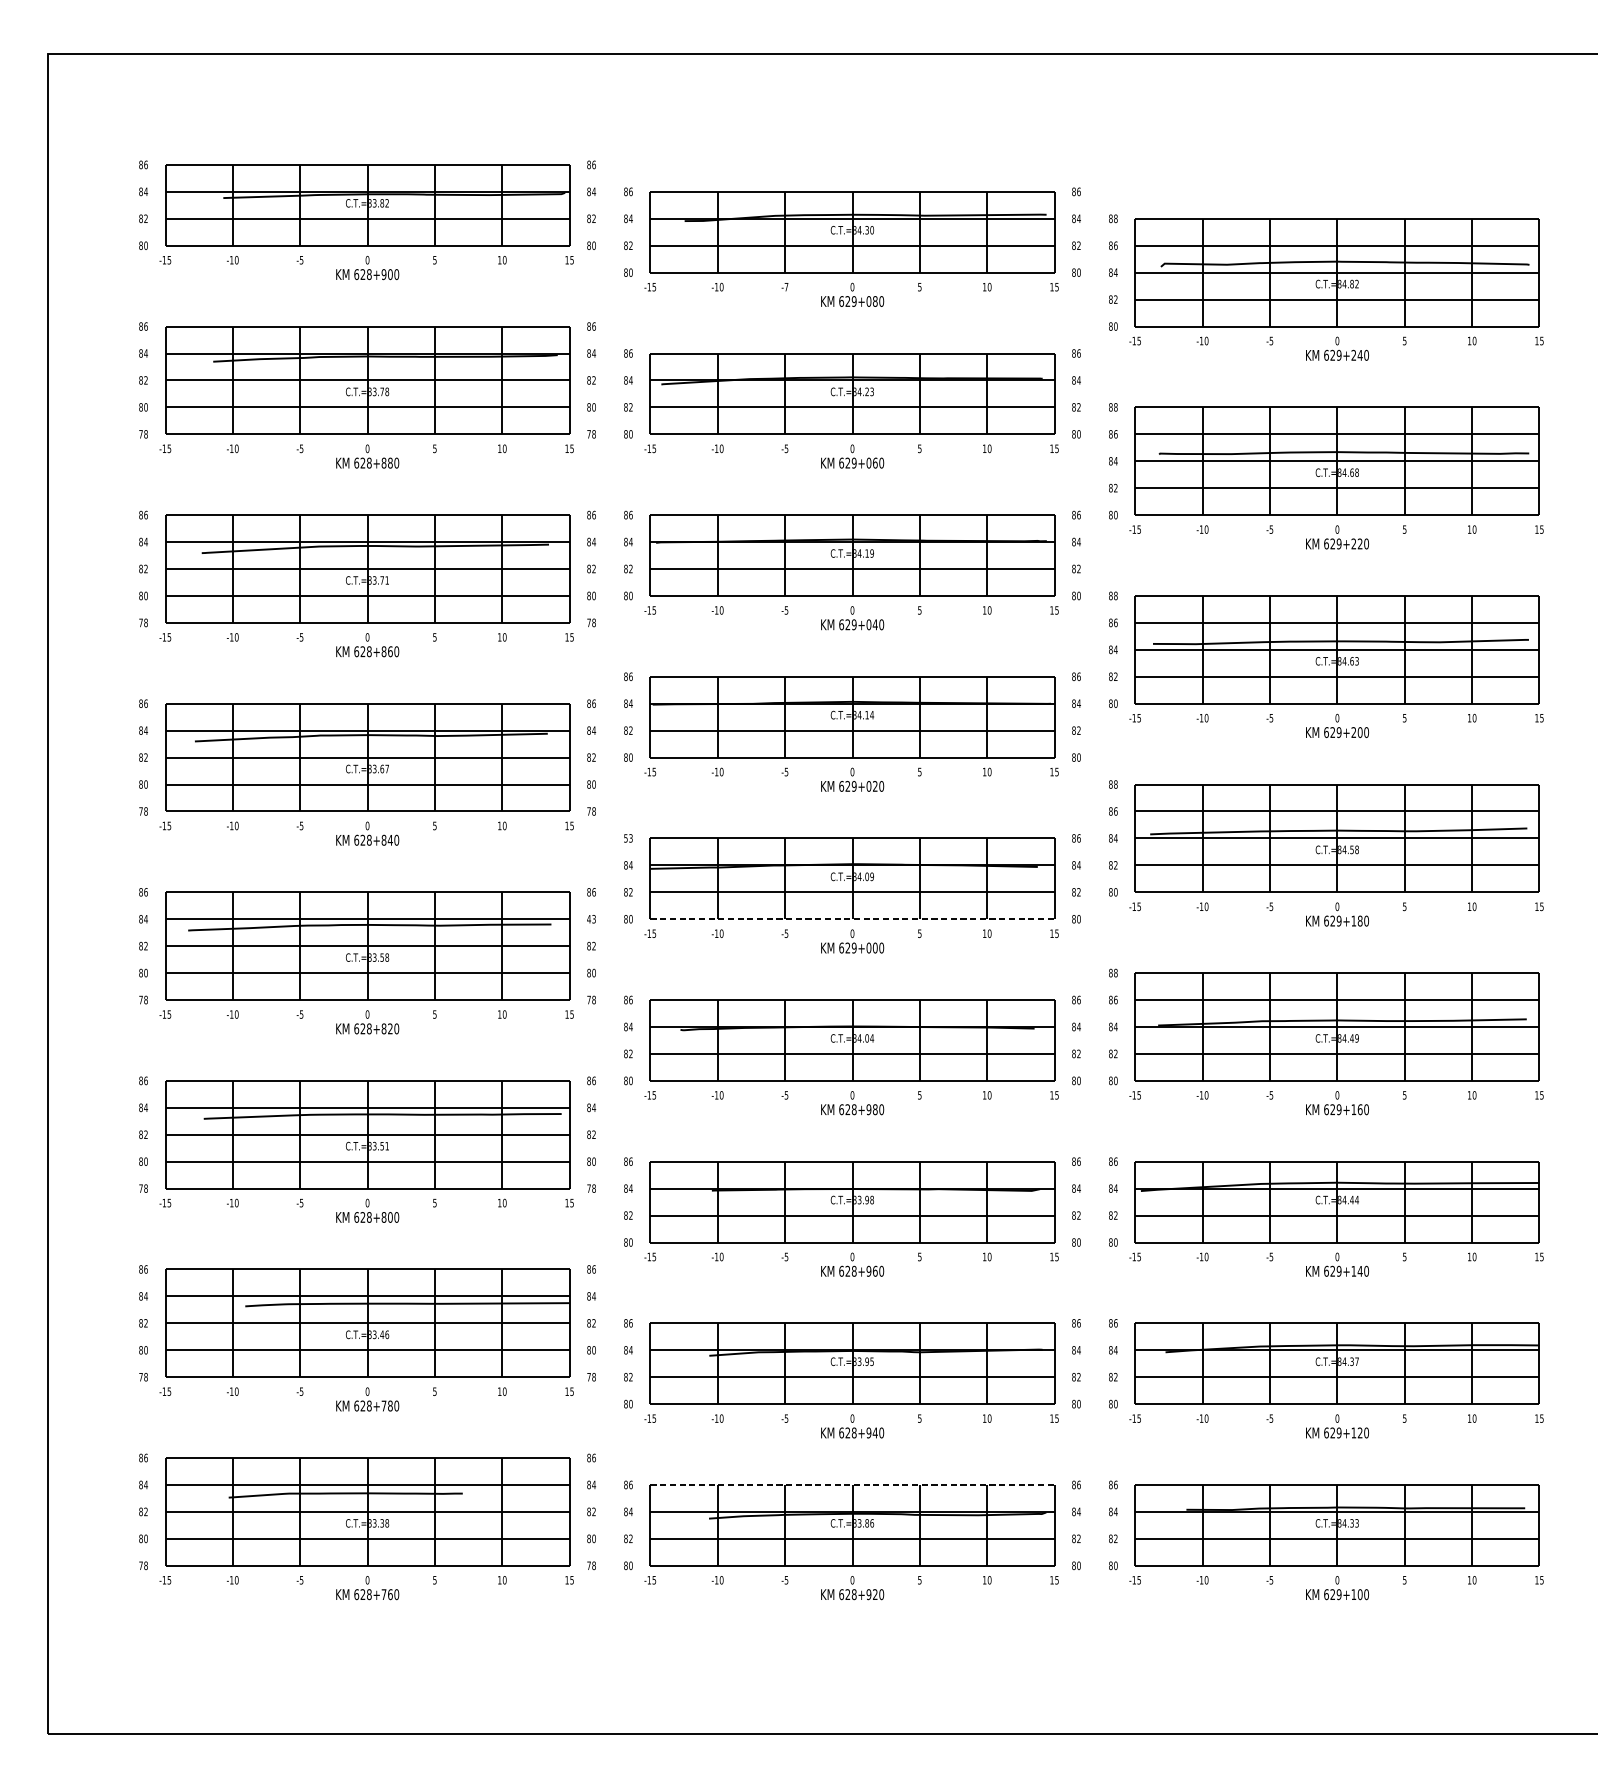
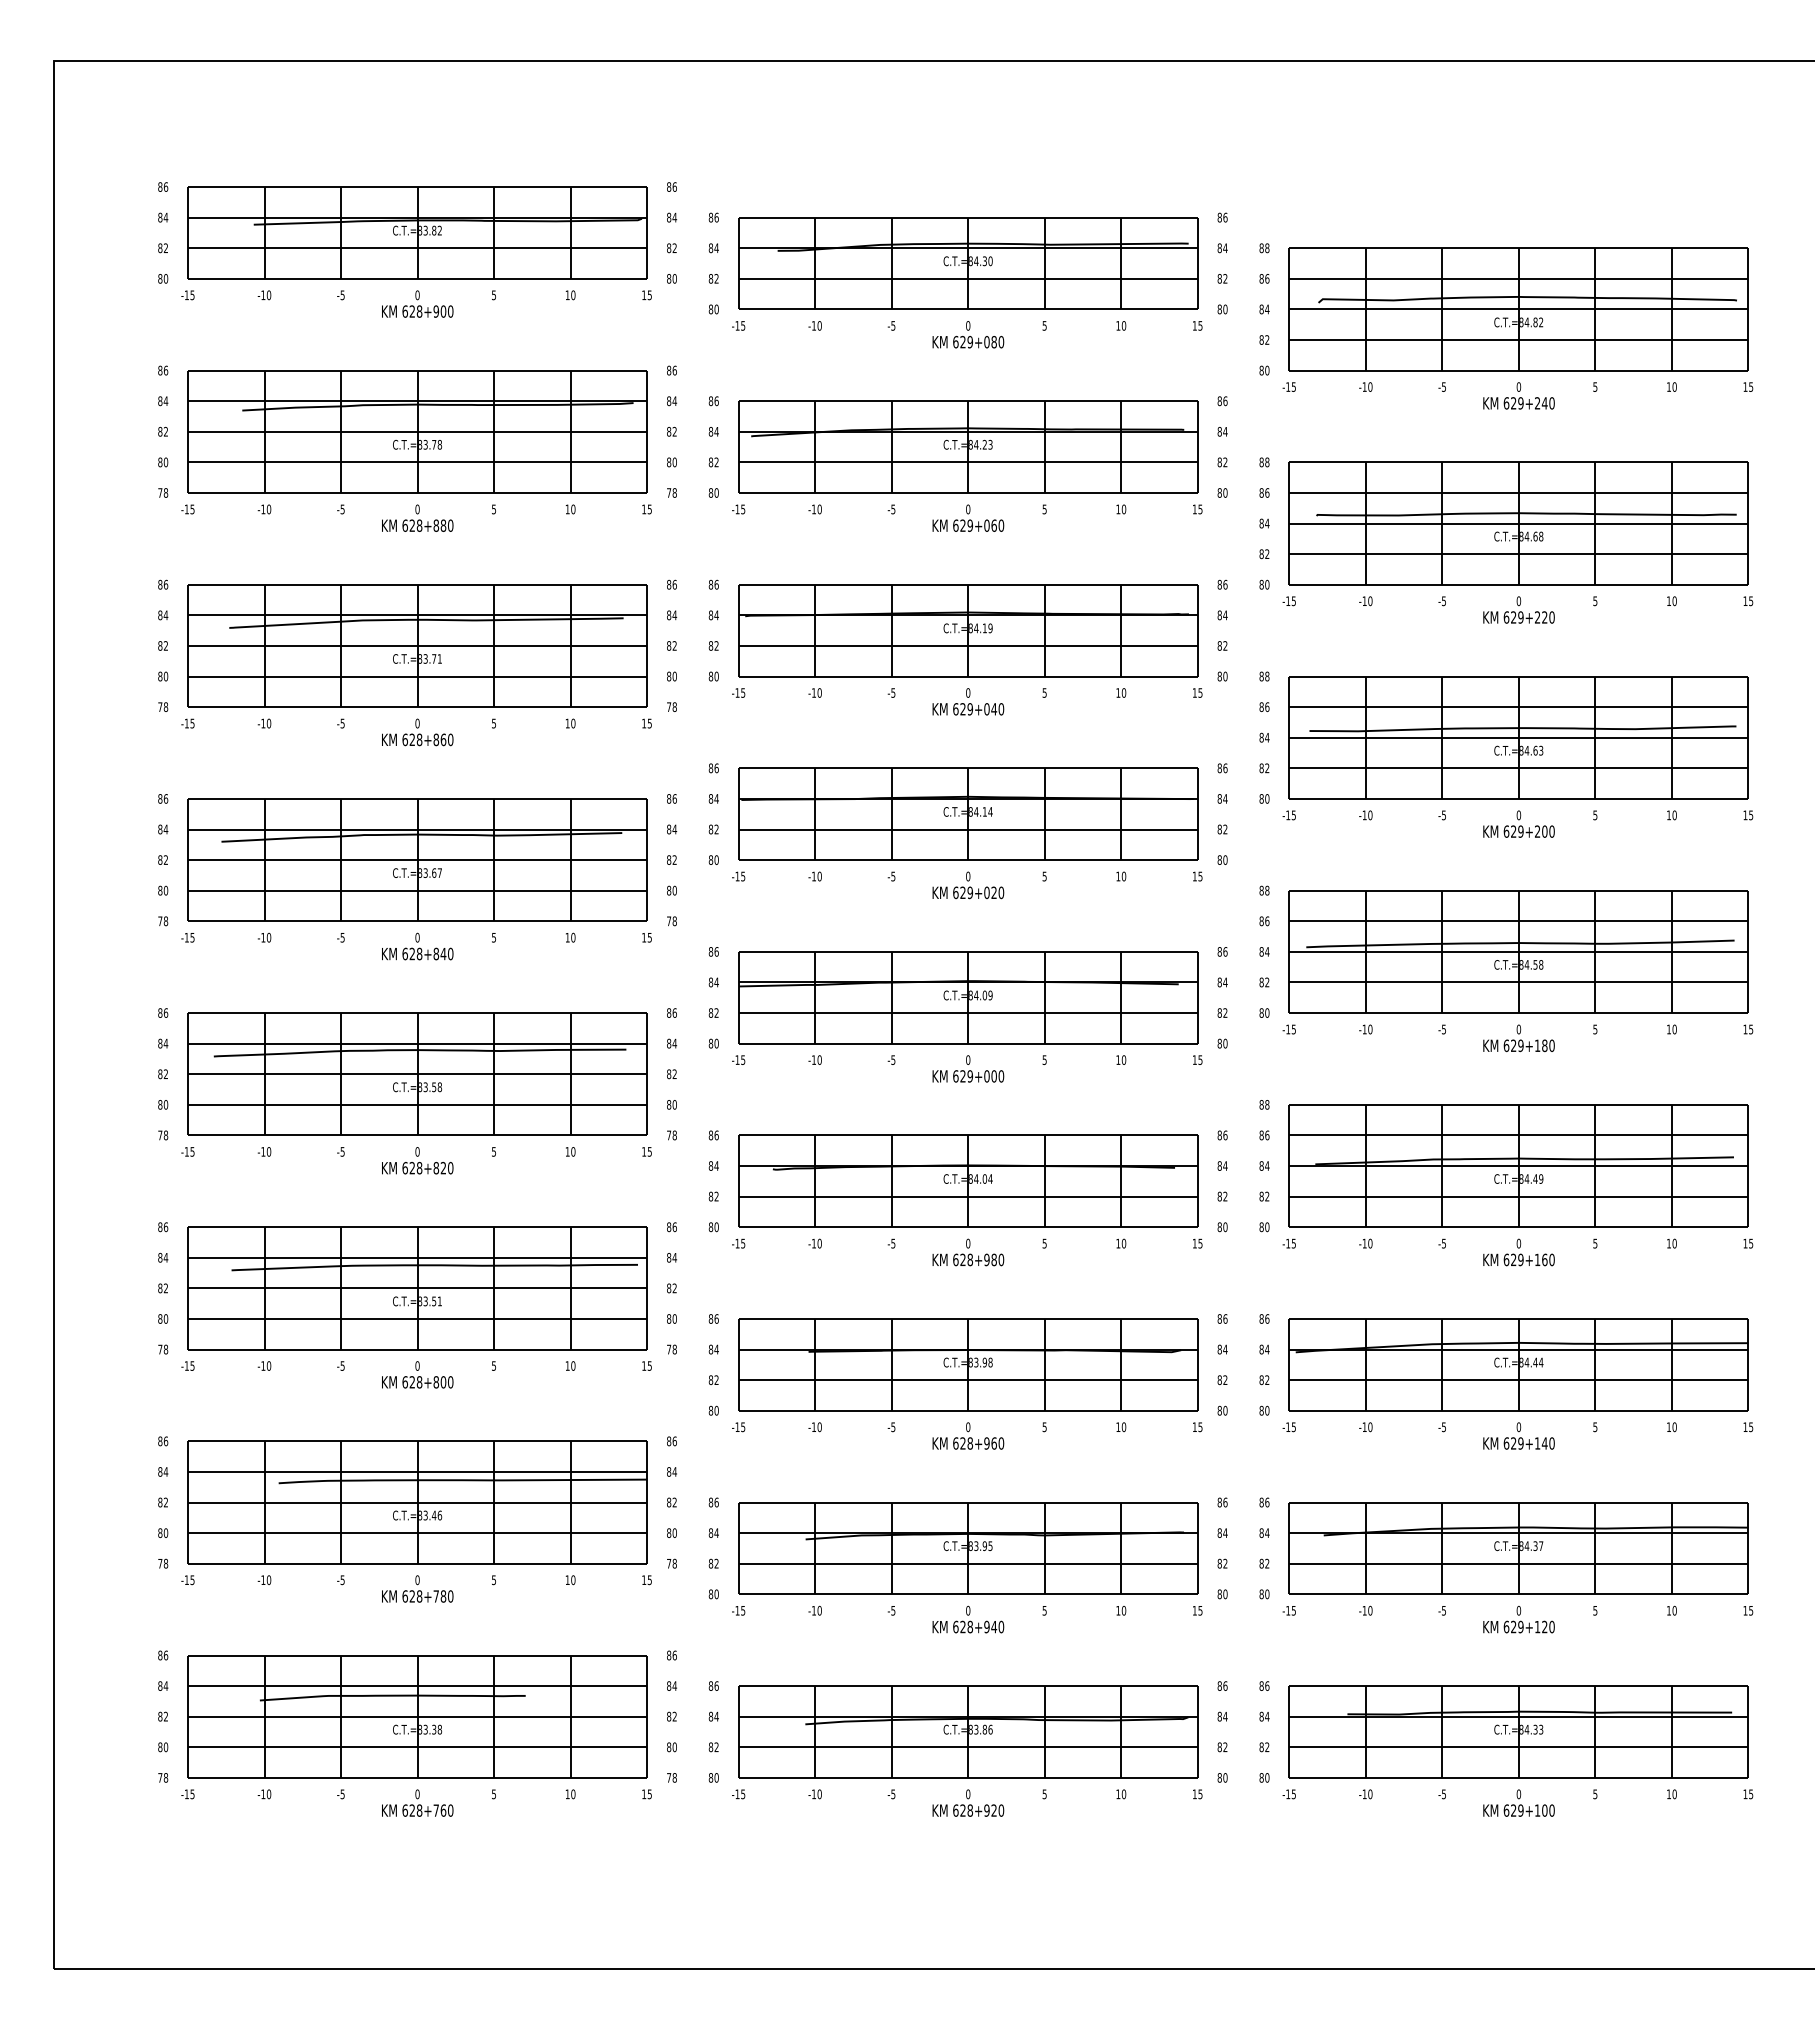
text: (786, 286) -> (893, 325), -7 -> -5
text: (628, 838) -> (713, 951), 53 -> 86
text: (591, 919) -> (671, 1043), 43 -> 84
line: (852, 919) -> (968, 1043), dashed -> solid
line: (852, 1485) -> (968, 1686), dashed -> solid

